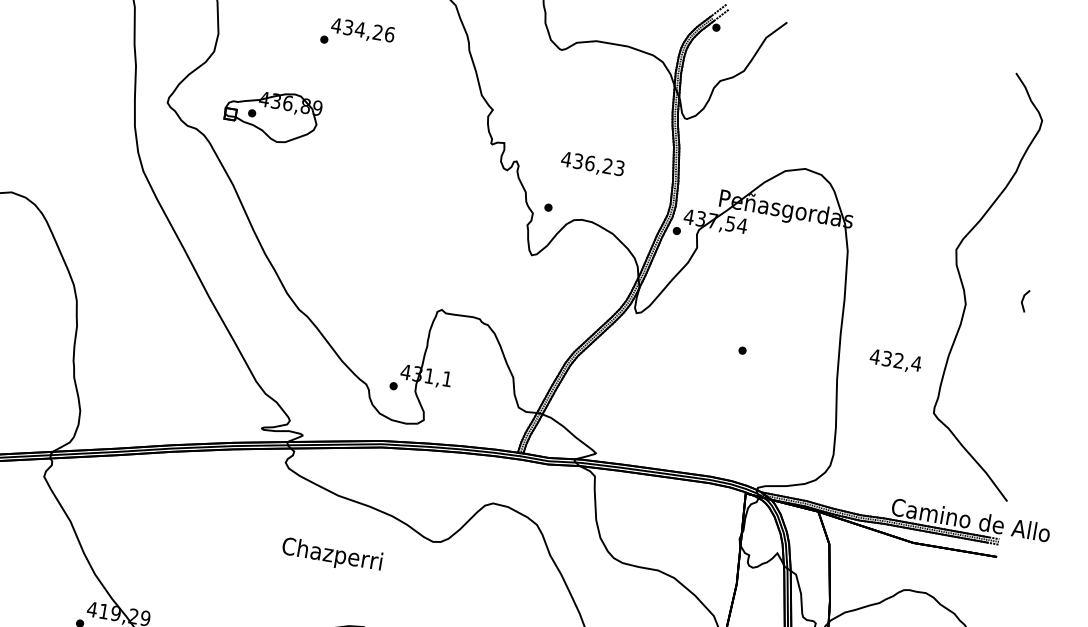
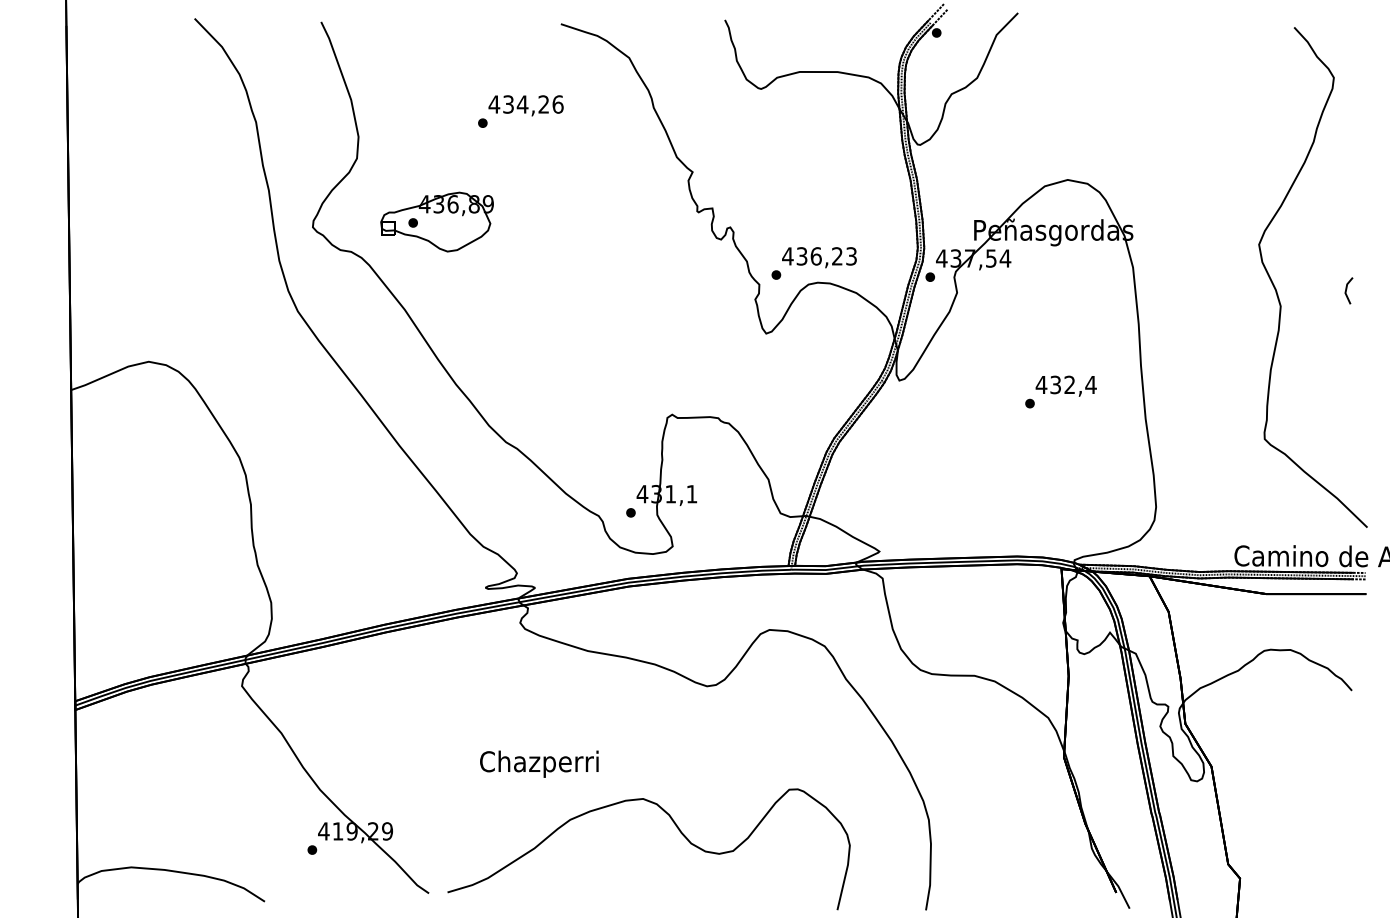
text: (592, 164) -> (819, 257), moved
text: (895, 360) -> (1065, 385), moved
text: (332, 555) -> (539, 763), moved

